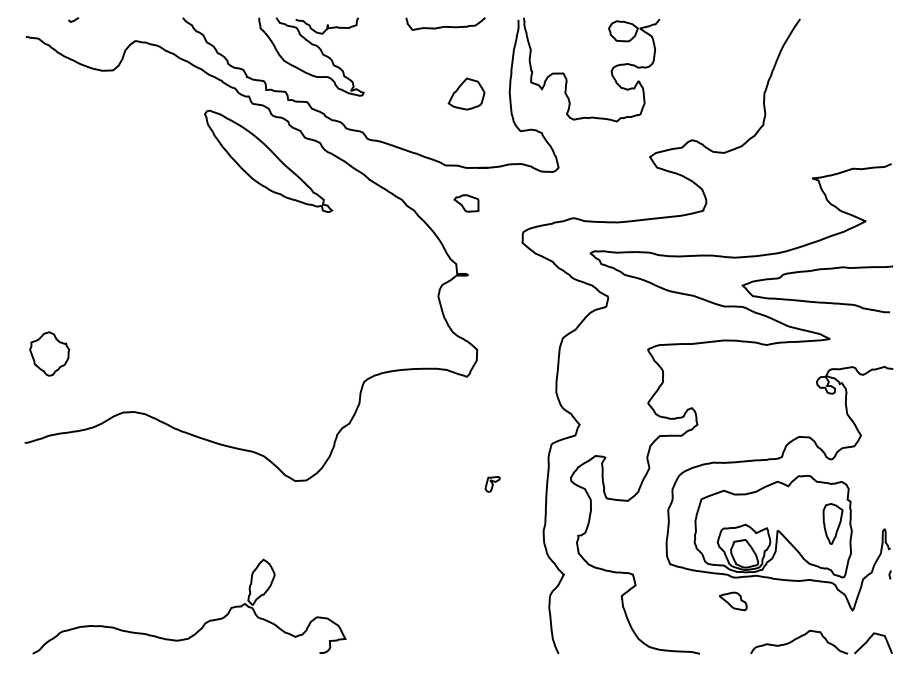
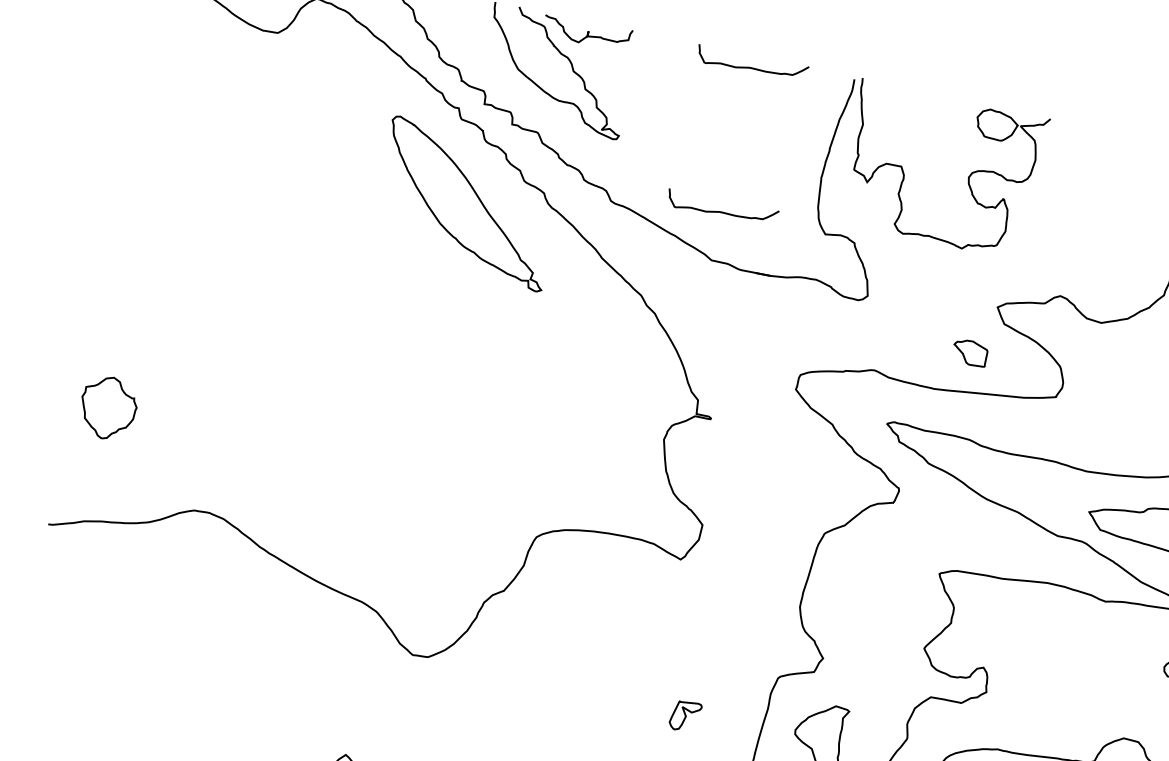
part: (466, 93) -> (761, 166), removed
curve: (445, 130) -> (721, 211), added
part: (466, 203) -> (970, 352), moved
part: (492, 484) -> (685, 716), size x1.4

